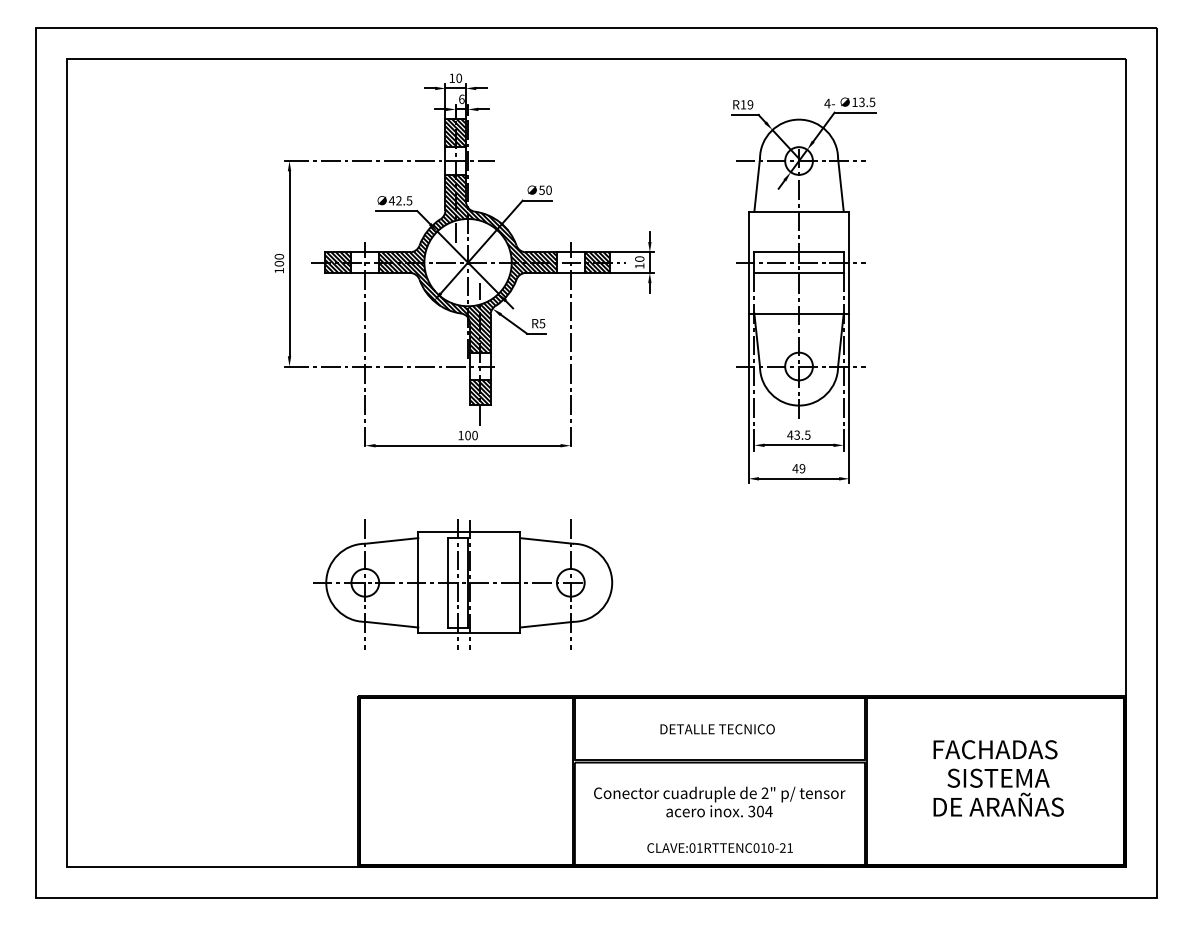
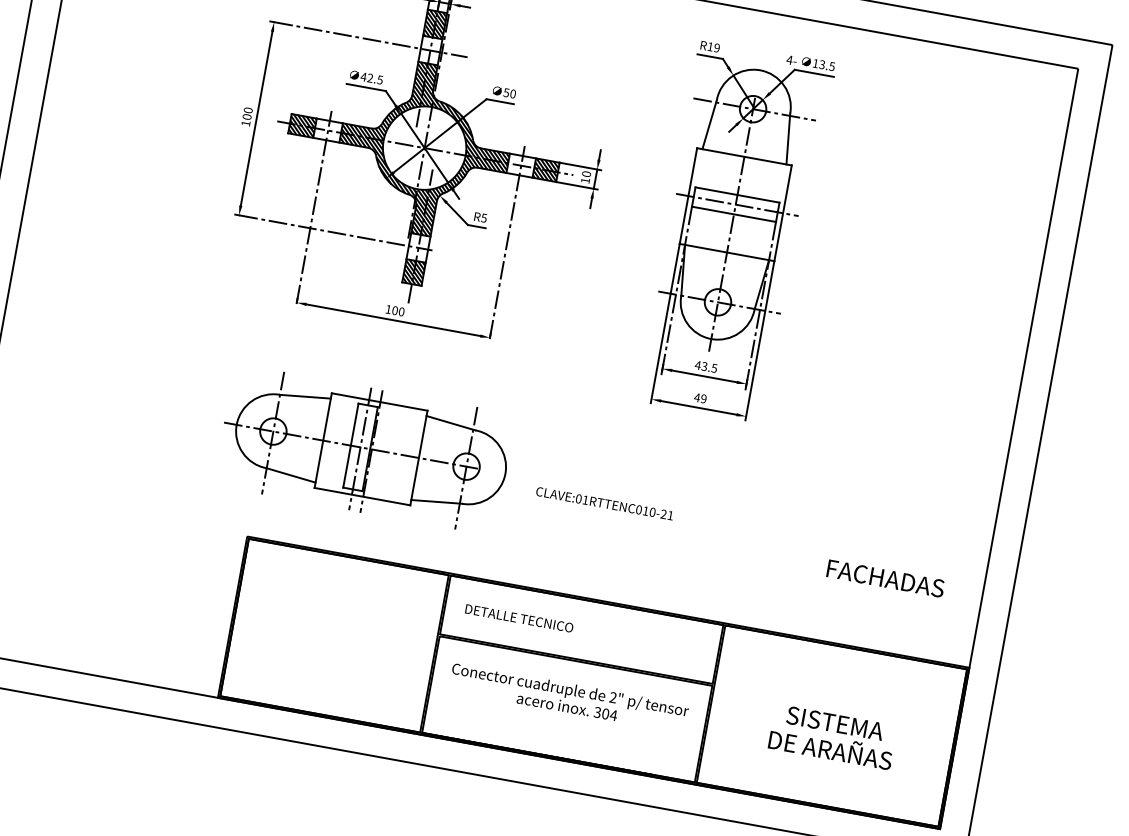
text: (717, 729) -> (519, 618), moved
text: (995, 749) -> (885, 578), moved
text: (719, 847) -> (604, 503), moved

